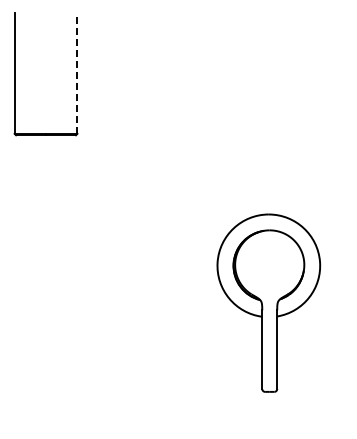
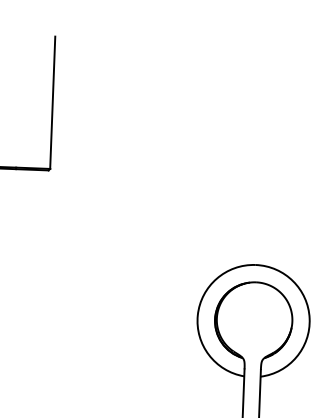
line: (77, 73) -> (52, 103), dashed -> solid

